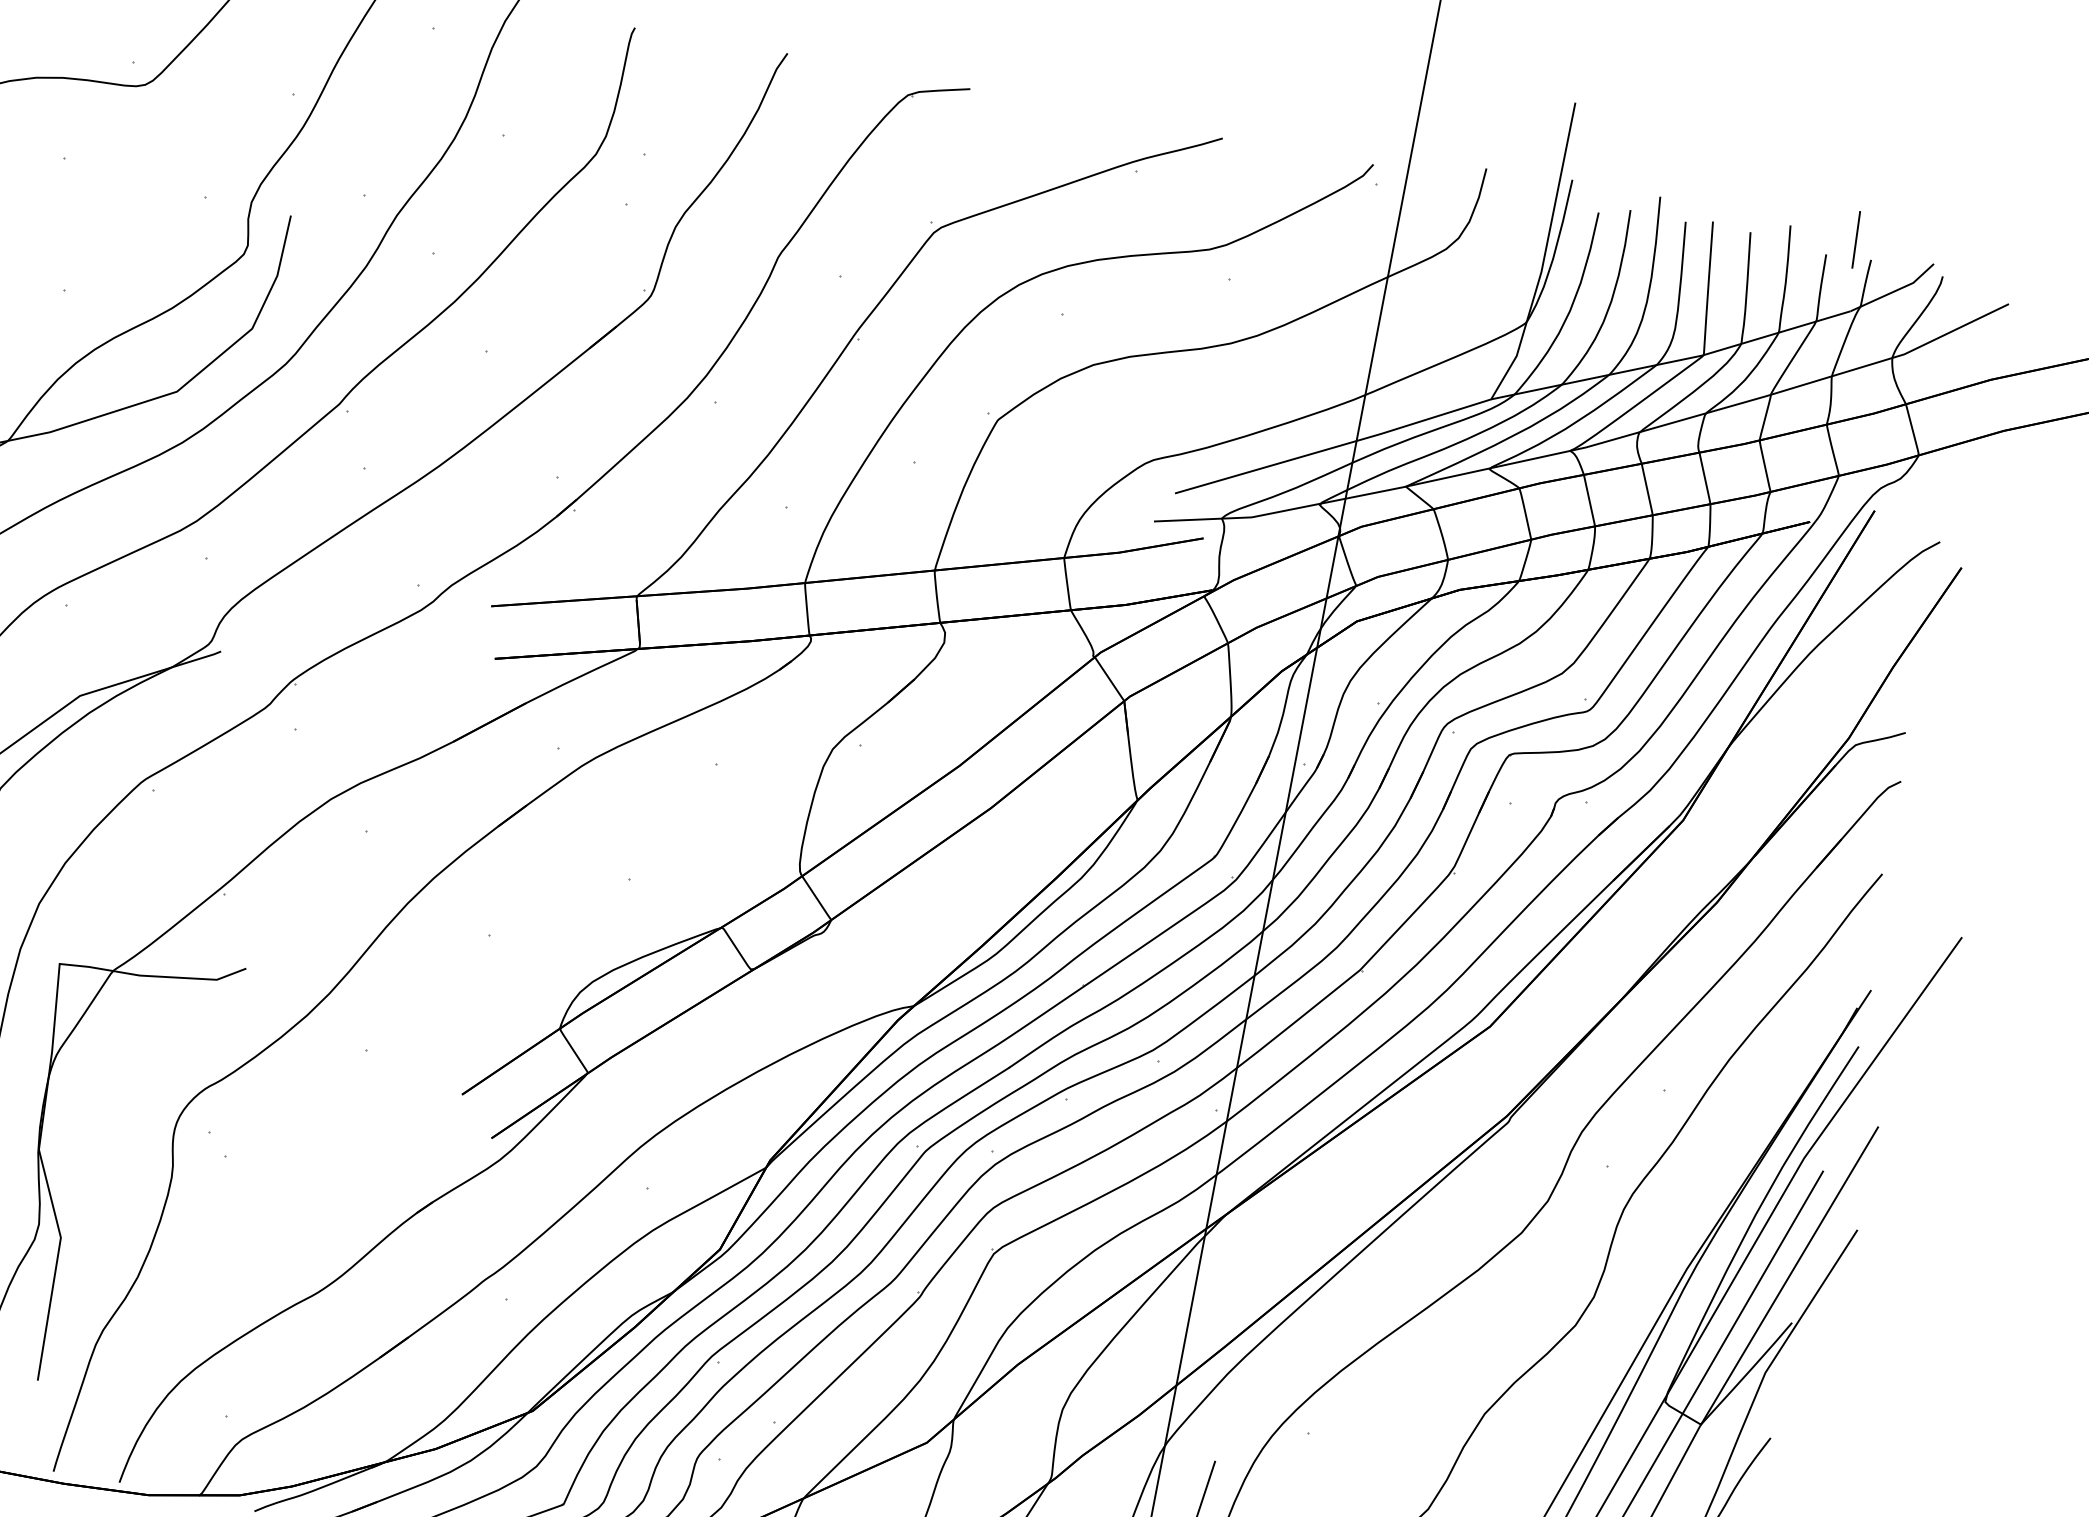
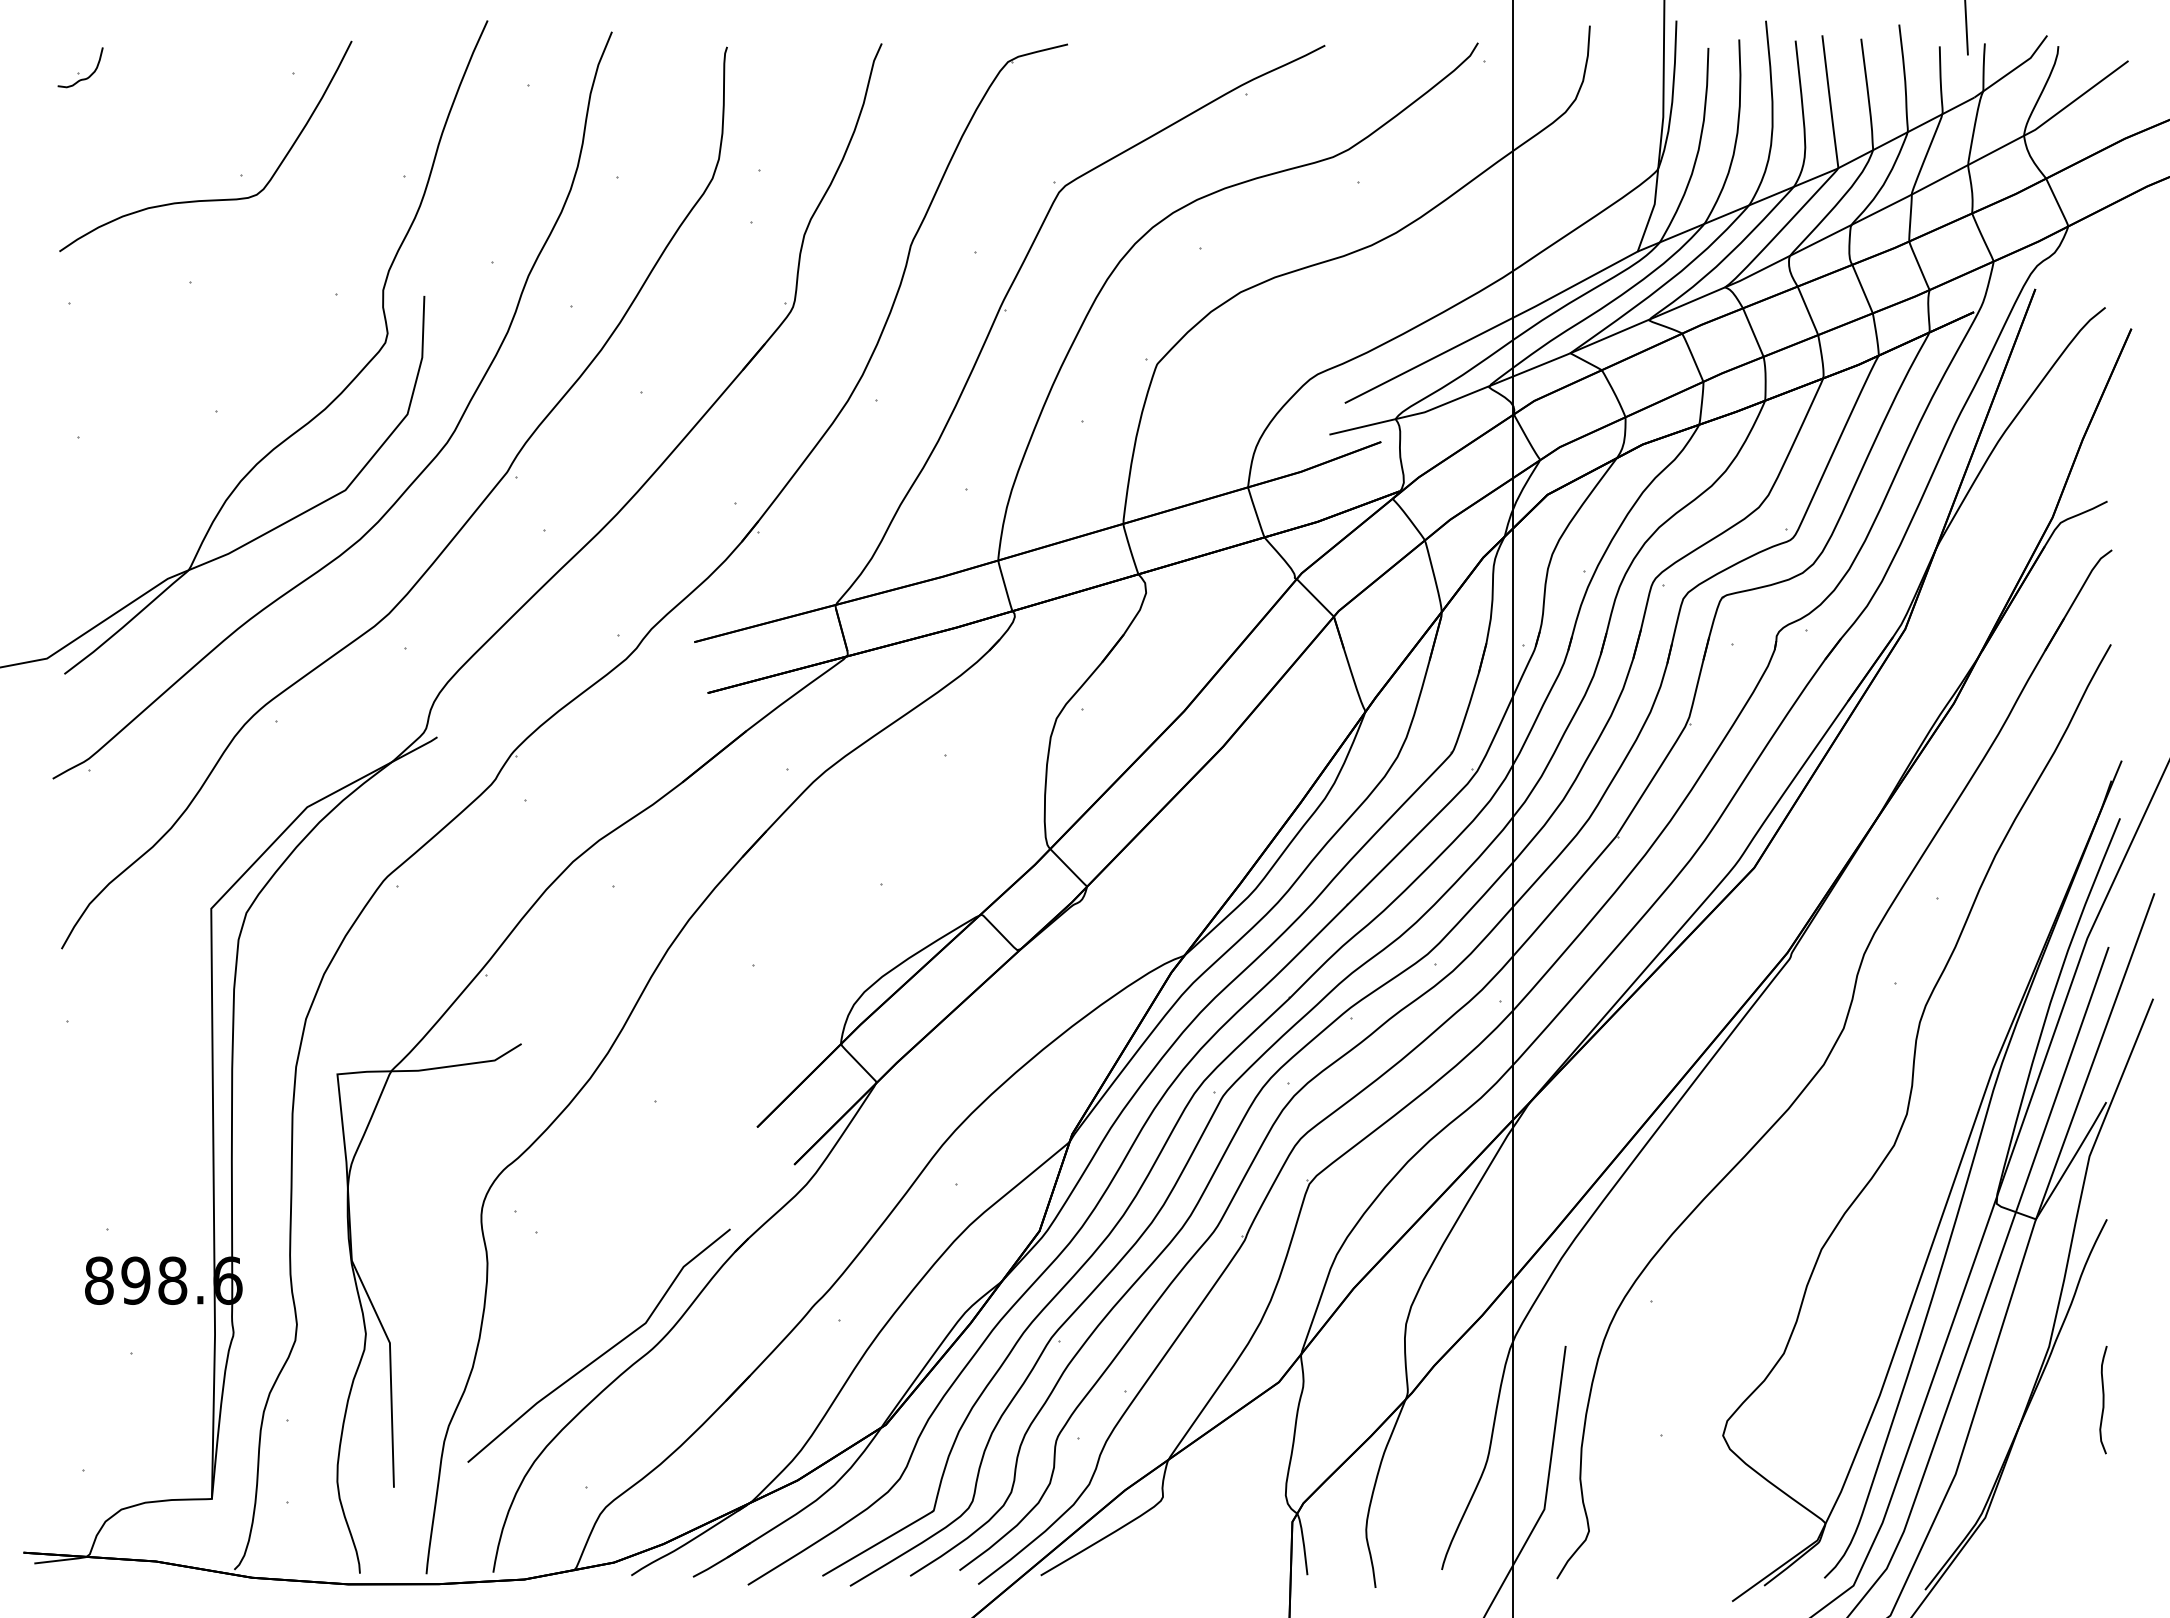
line: (267, 1287) -> (602, 1353), added

